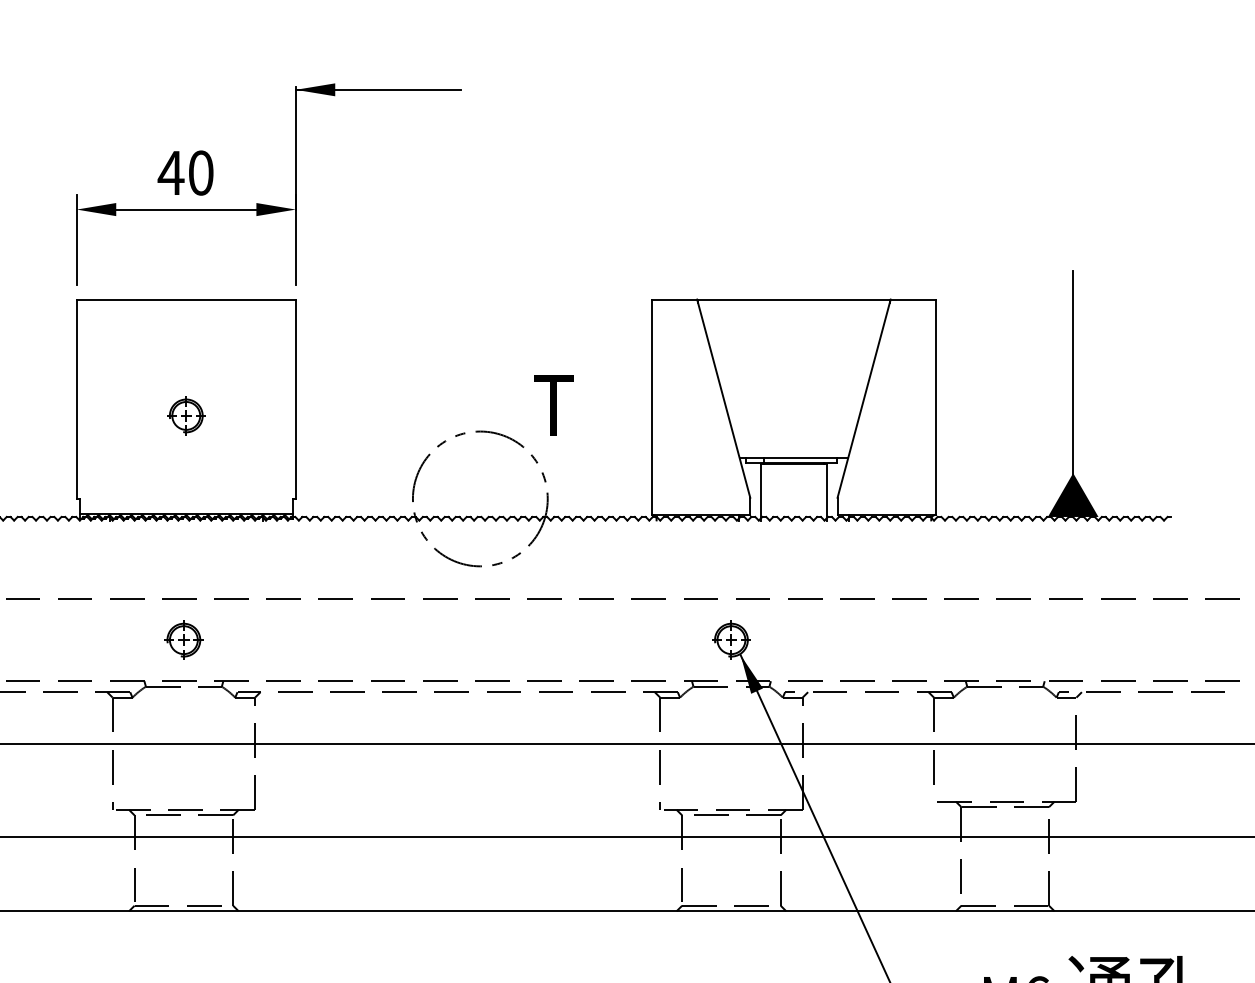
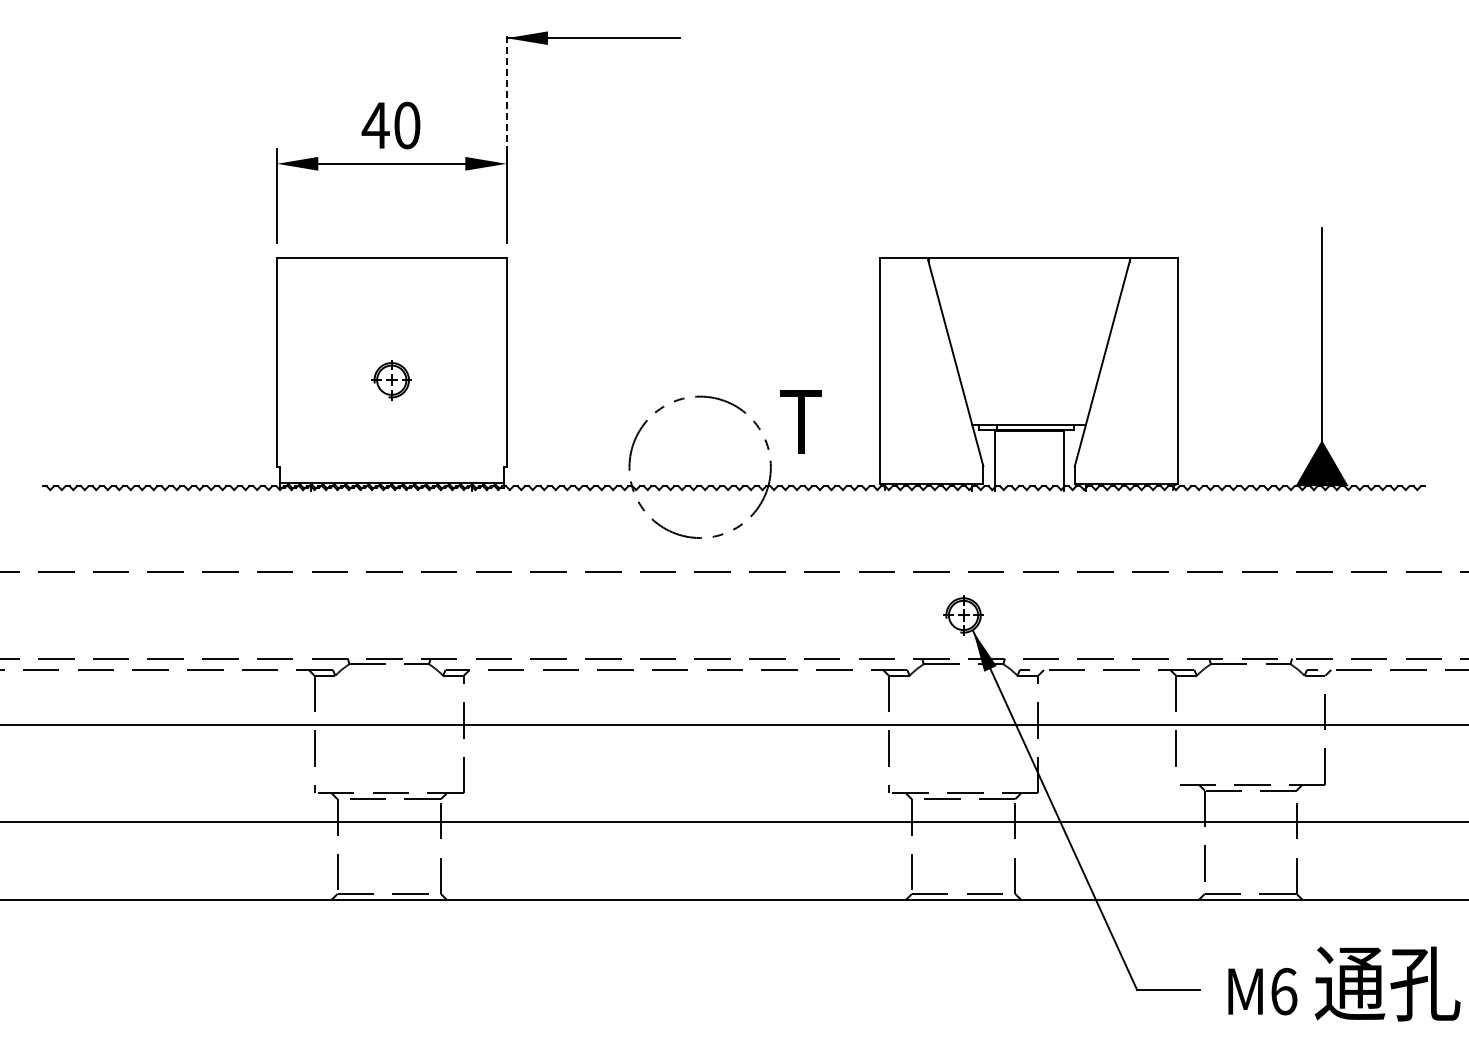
line: (295, 148) -> (506, 99), solid -> dashed
text: (553, 404) -> (800, 421), moved
part: (184, 640) -> (389, 615), removed

